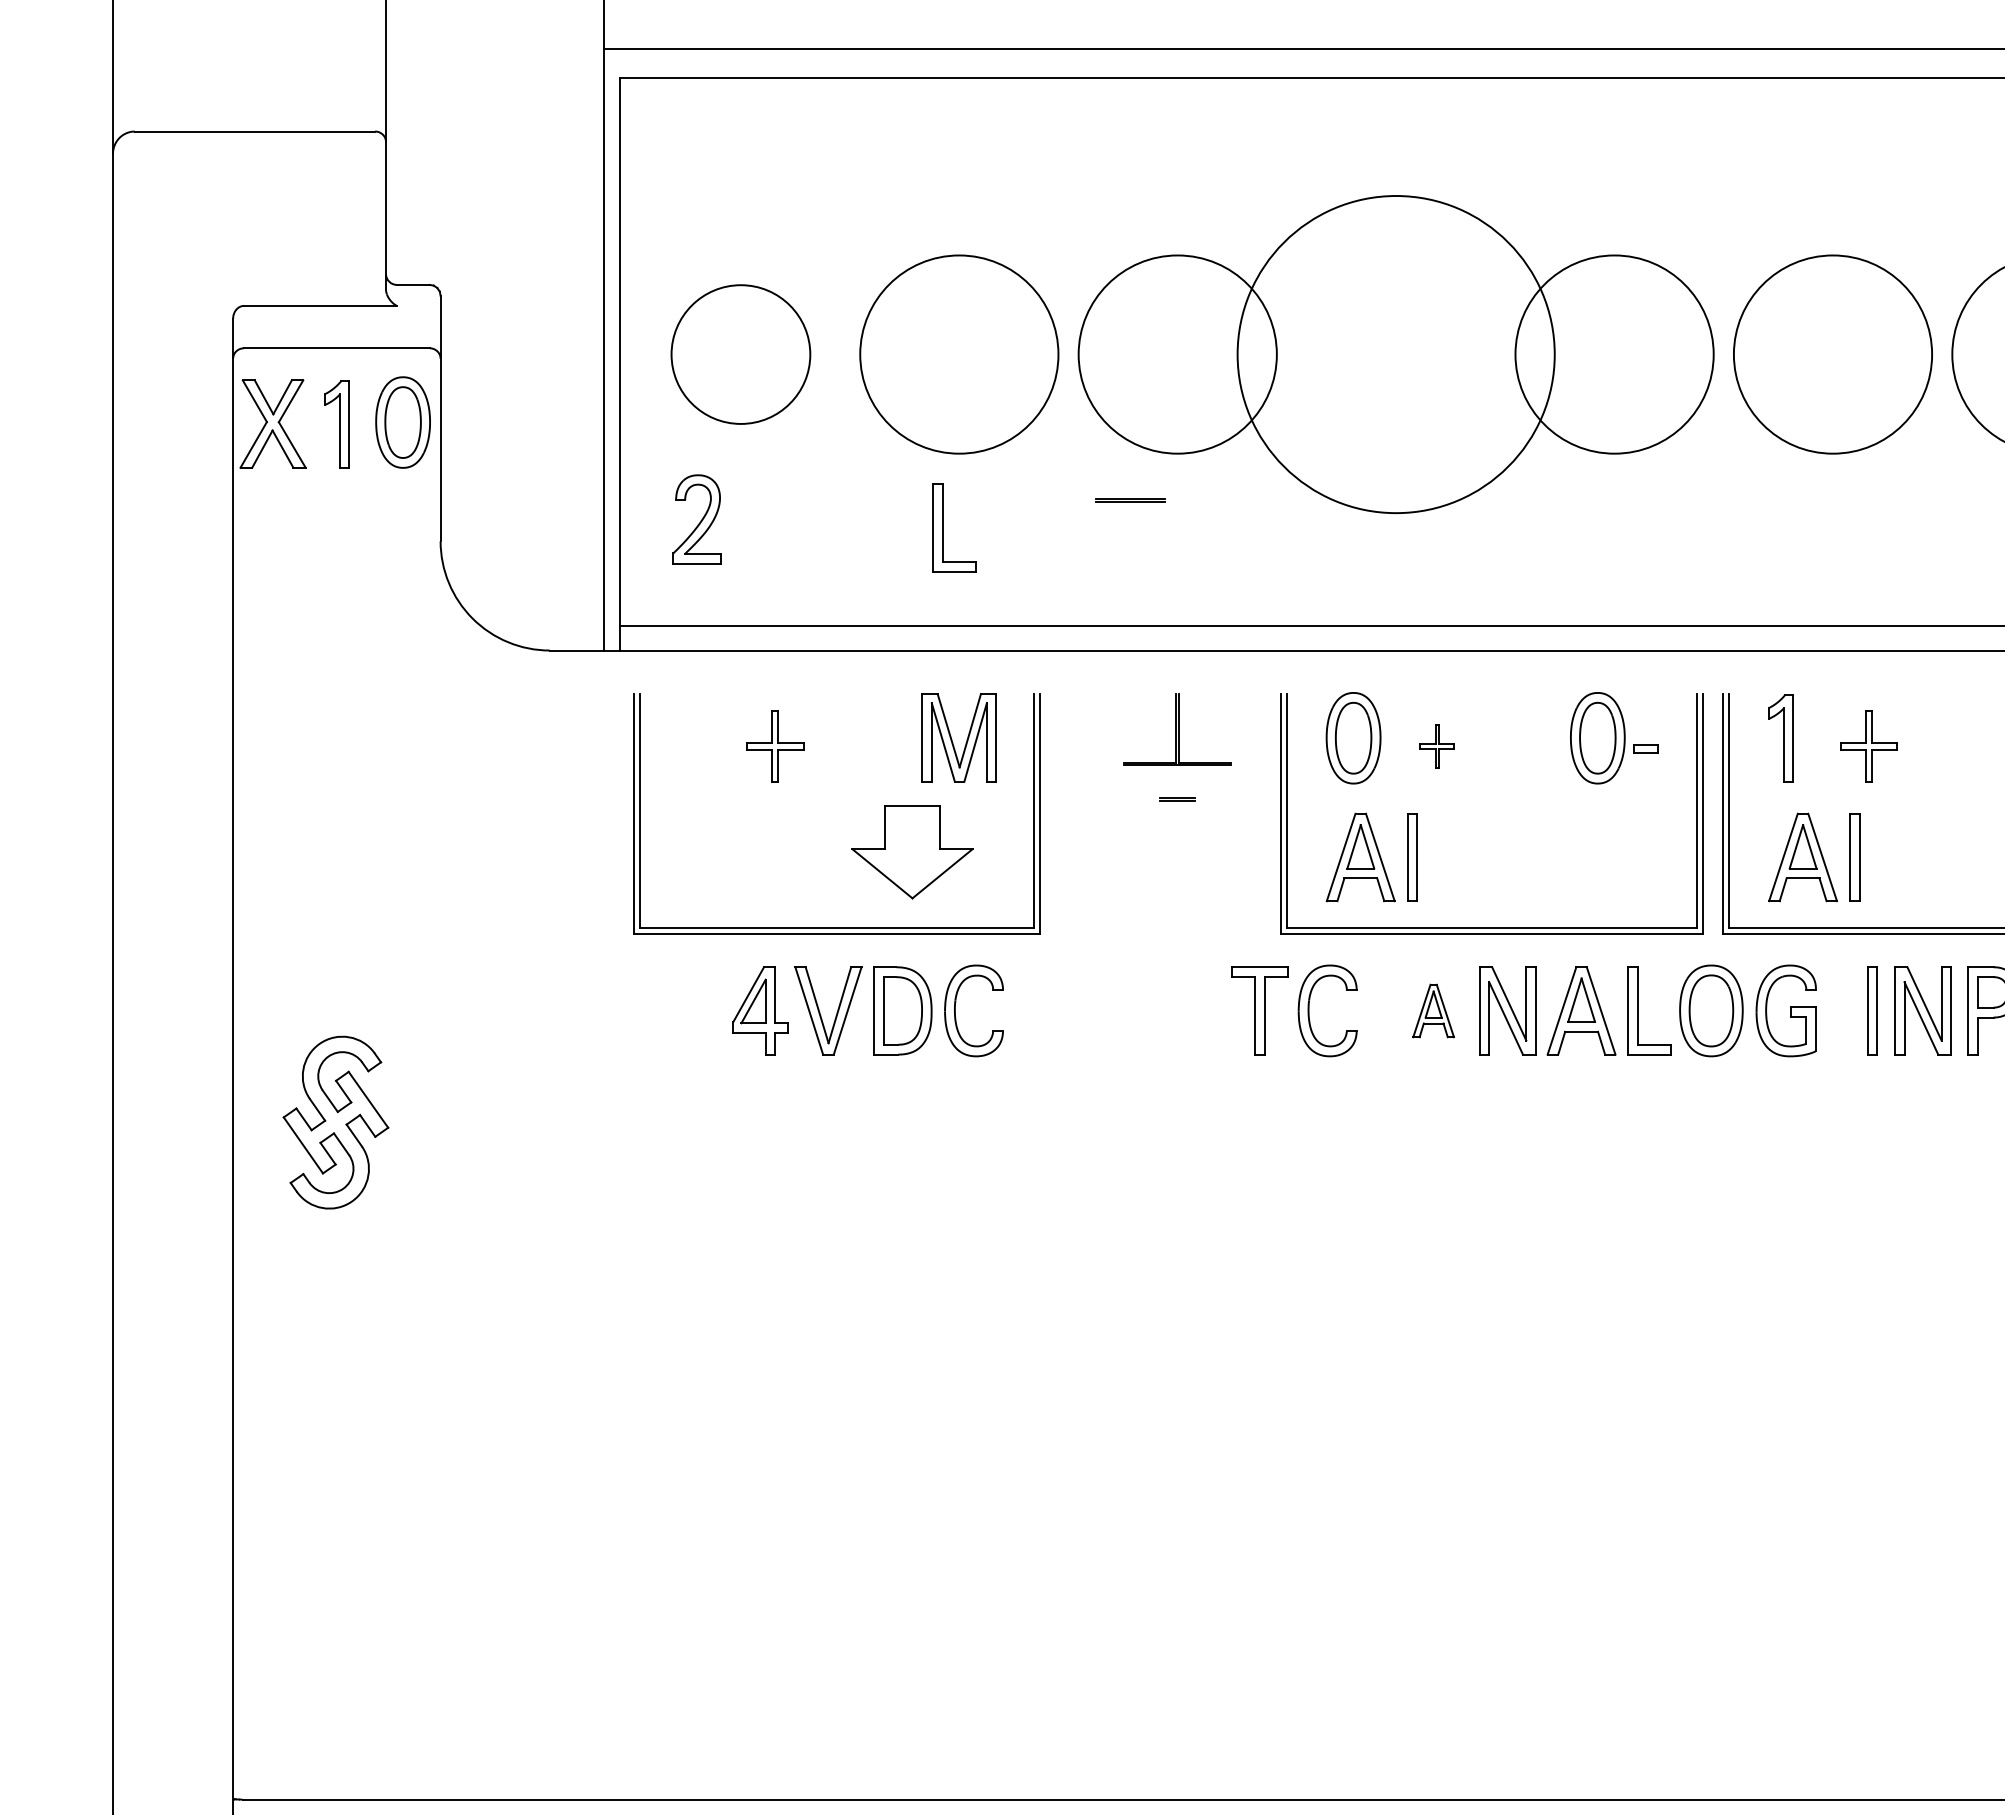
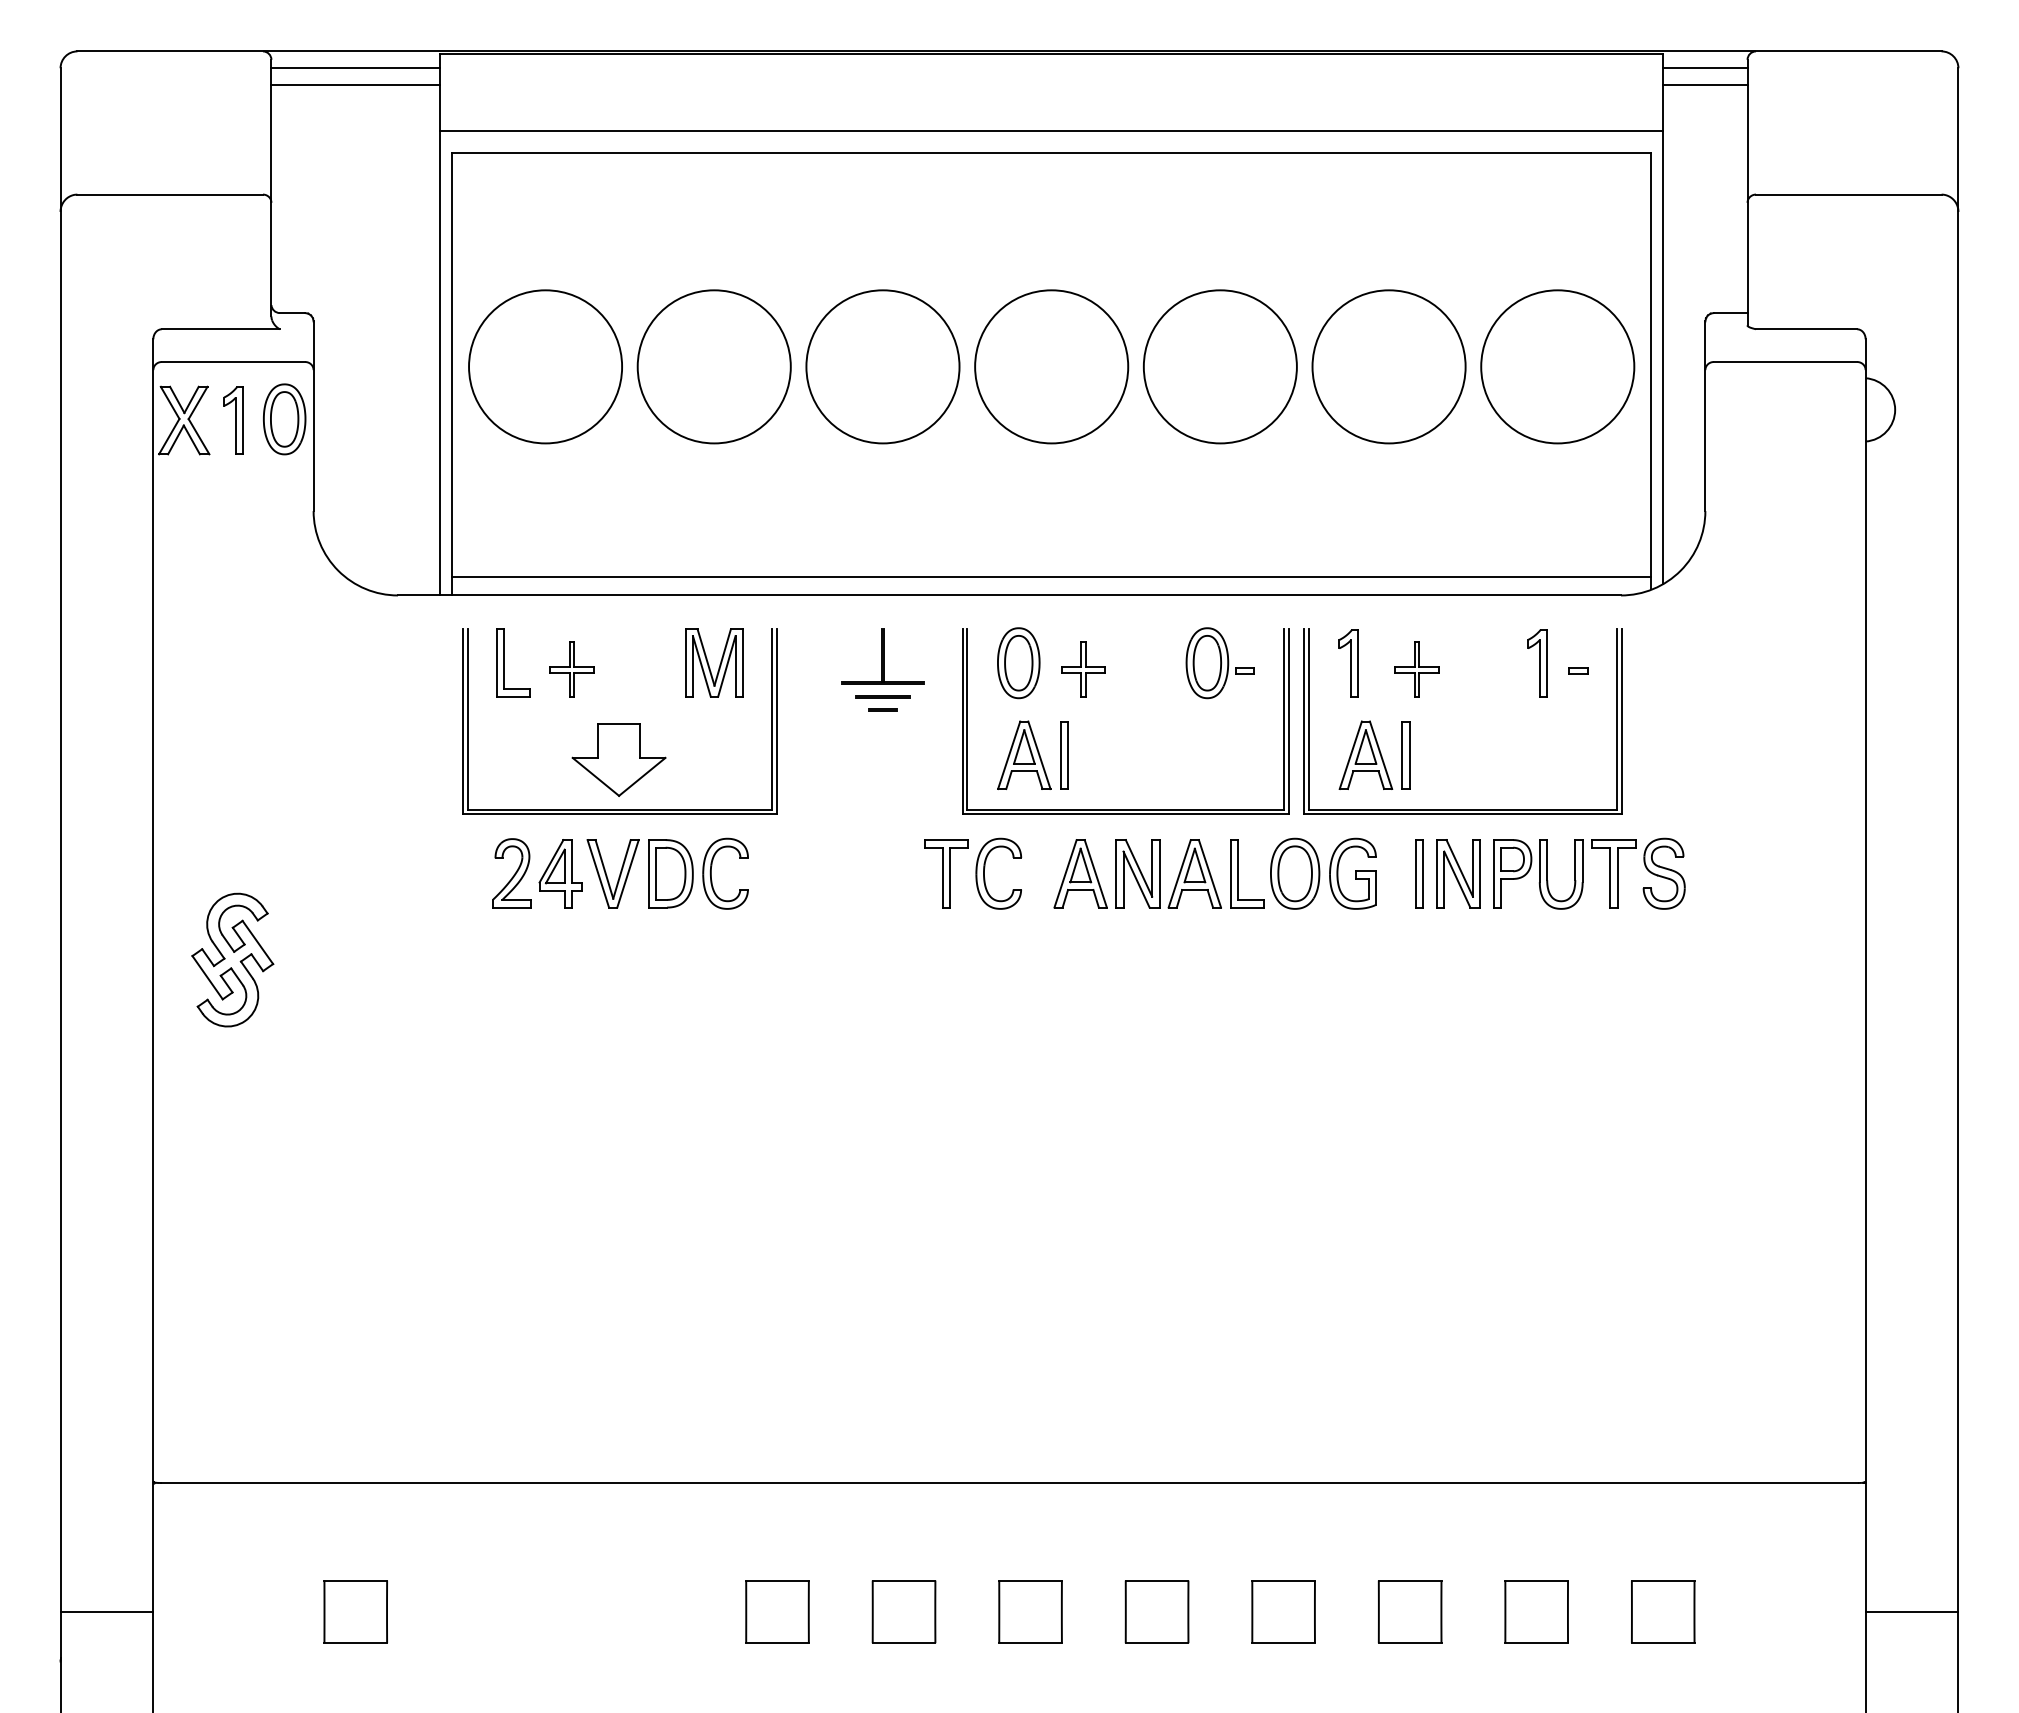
circle: (740, 354) -> (545, 366), size x1.43
circle: (1395, 354) -> (1051, 366), size x0.62
line: (1129, 500) -> (882, 696), moved
part: (696, 519) -> (511, 873), moved
part: (942, 527) -> (504, 662), moved
part: (1437, 746) -> (1083, 669), size x1.67
part: (911, 851) -> (618, 759), moved
part: (1433, 1010) -> (1080, 873), size x1.67

